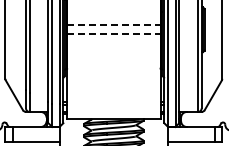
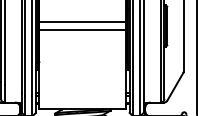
line: (113, 25) -> (82, 22), dashed -> solid
line: (113, 34) -> (82, 30), dashed -> solid

